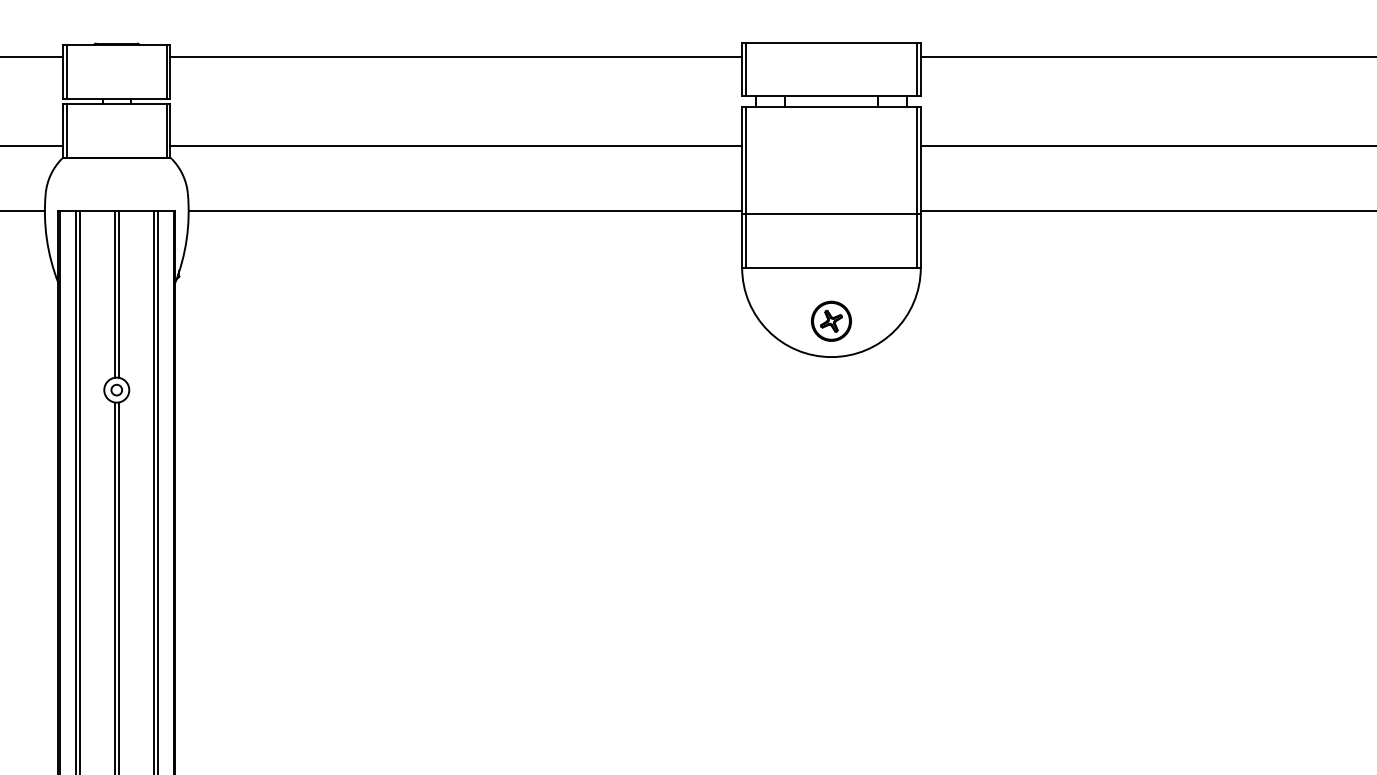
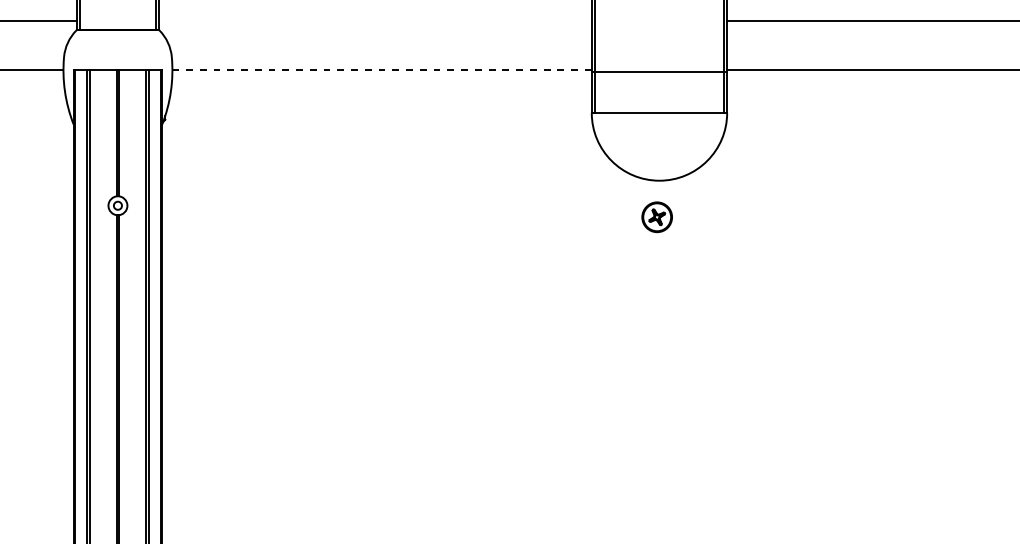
line: (456, 146) -> (375, 21), removed
line: (465, 211) -> (382, 70), solid -> dashed
part: (831, 320) -> (657, 216), moved

